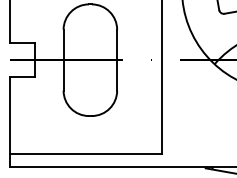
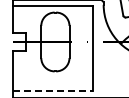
line: (86, 154) -> (53, 91), solid -> dashed

